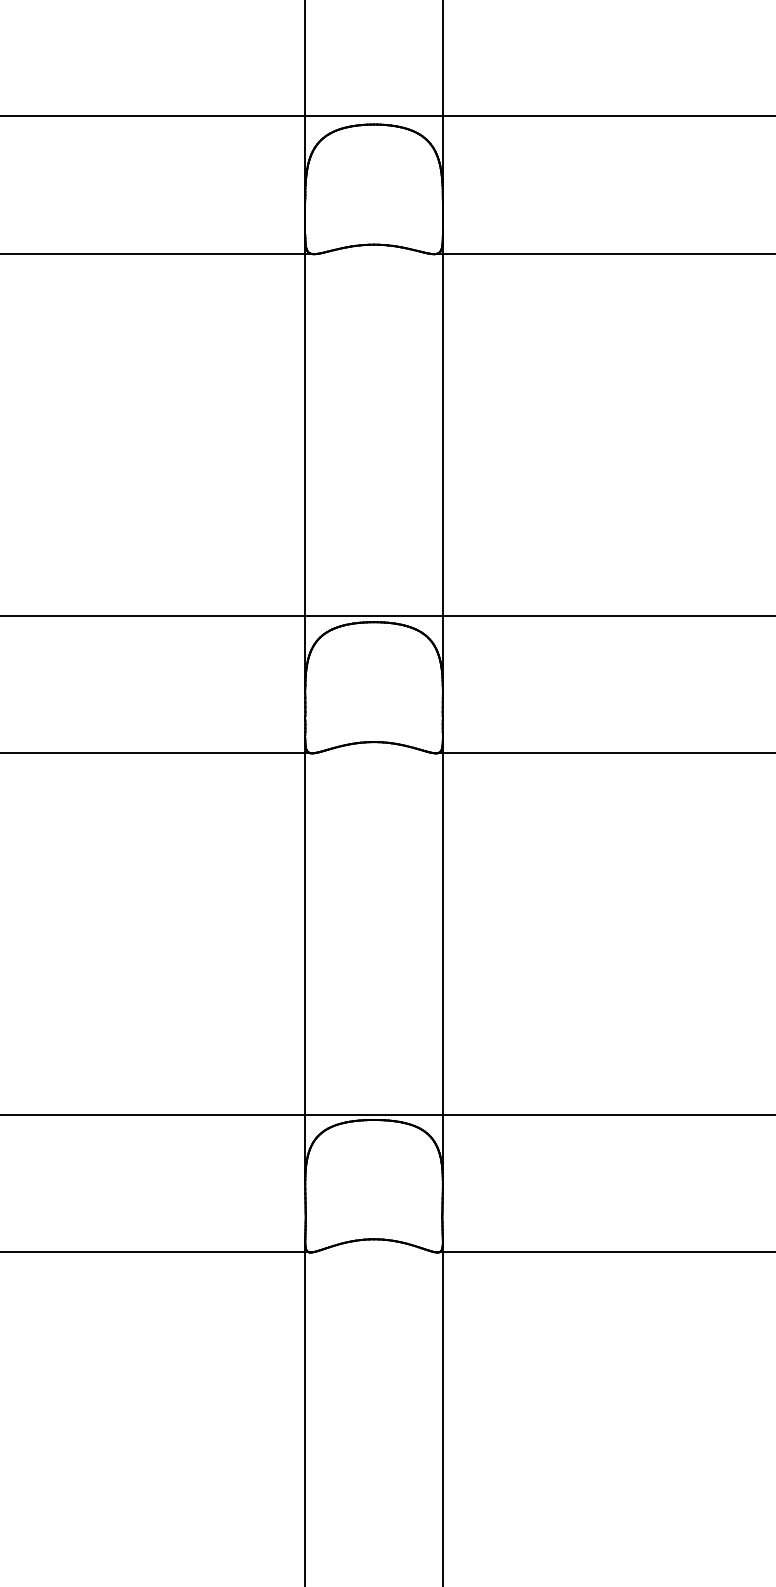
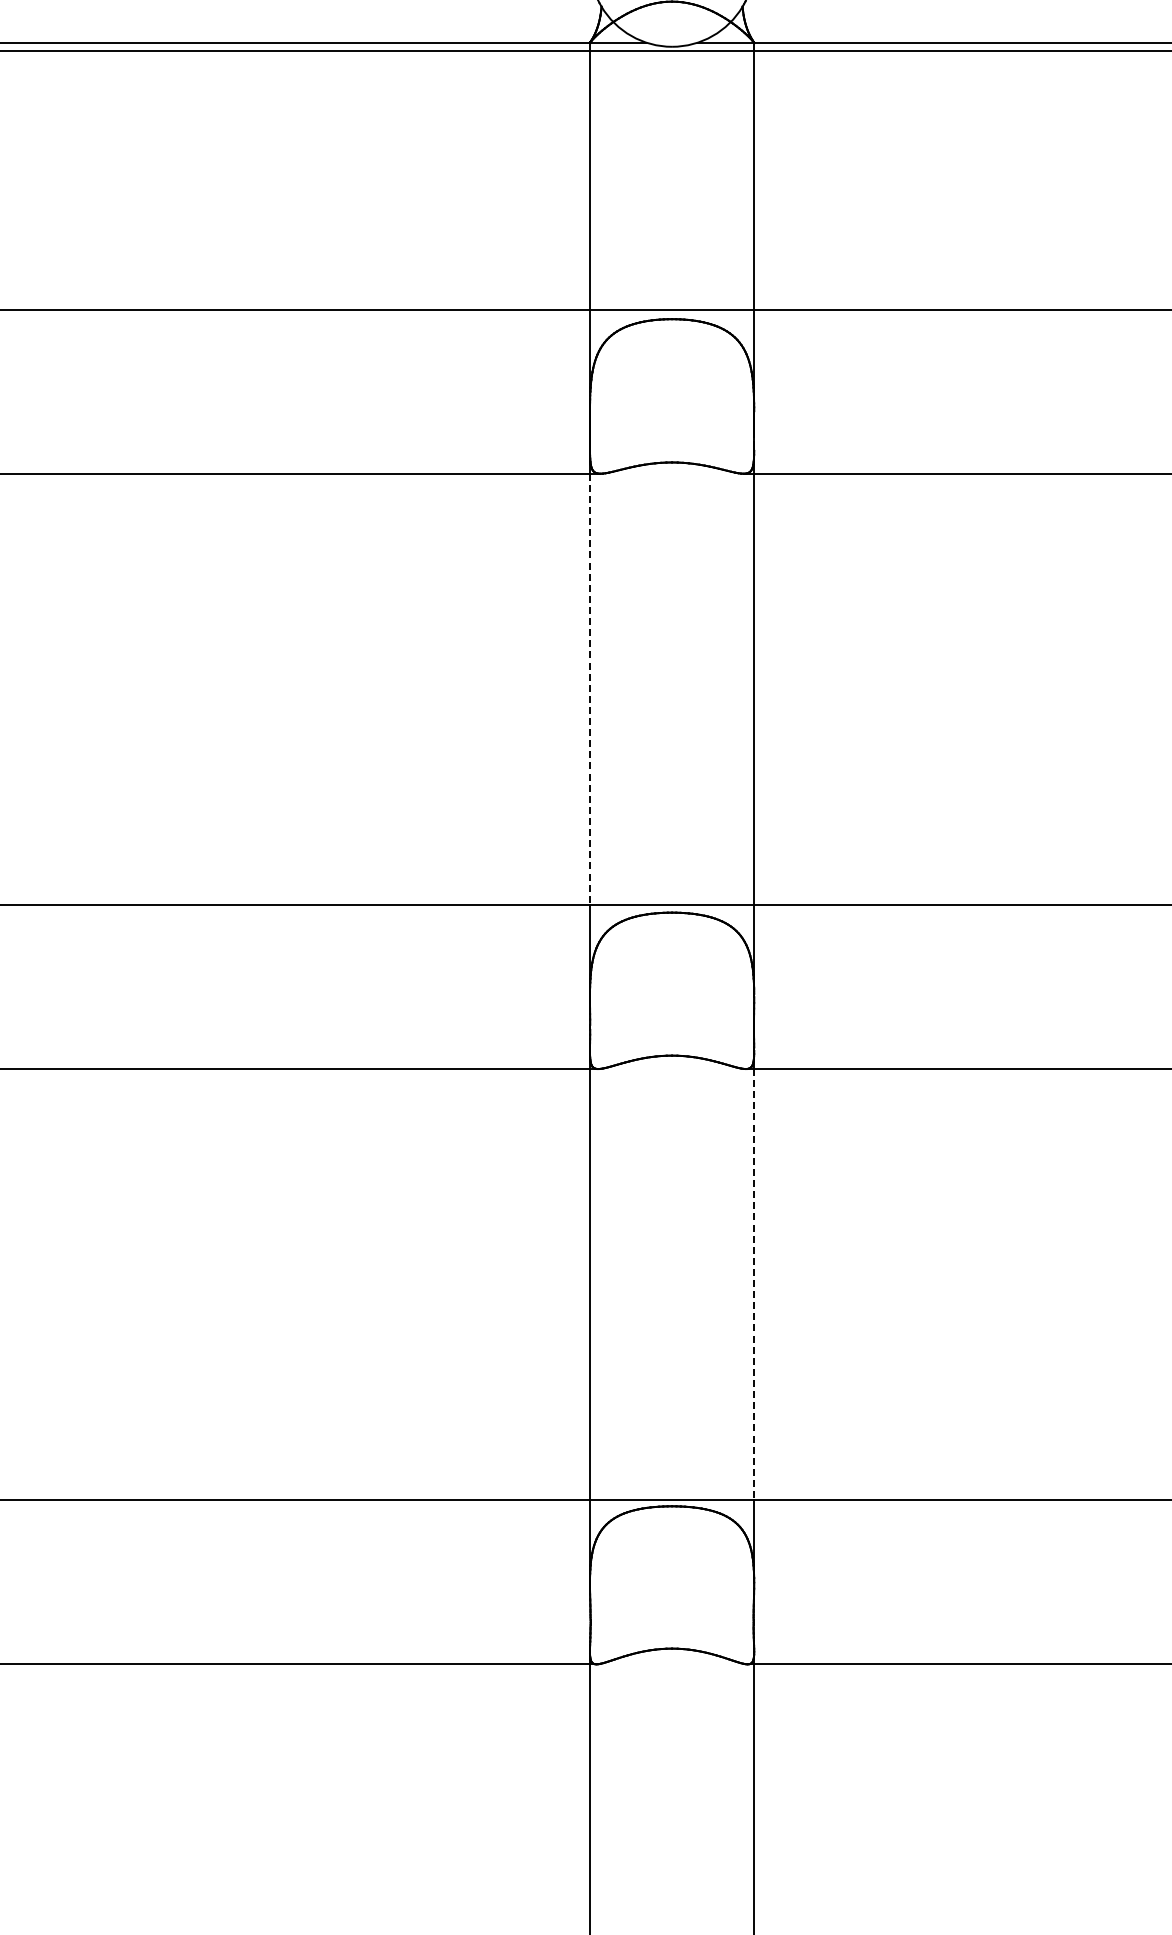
line: (304, 435) -> (589, 689), solid -> dashed
line: (443, 933) -> (754, 1284), solid -> dashed

